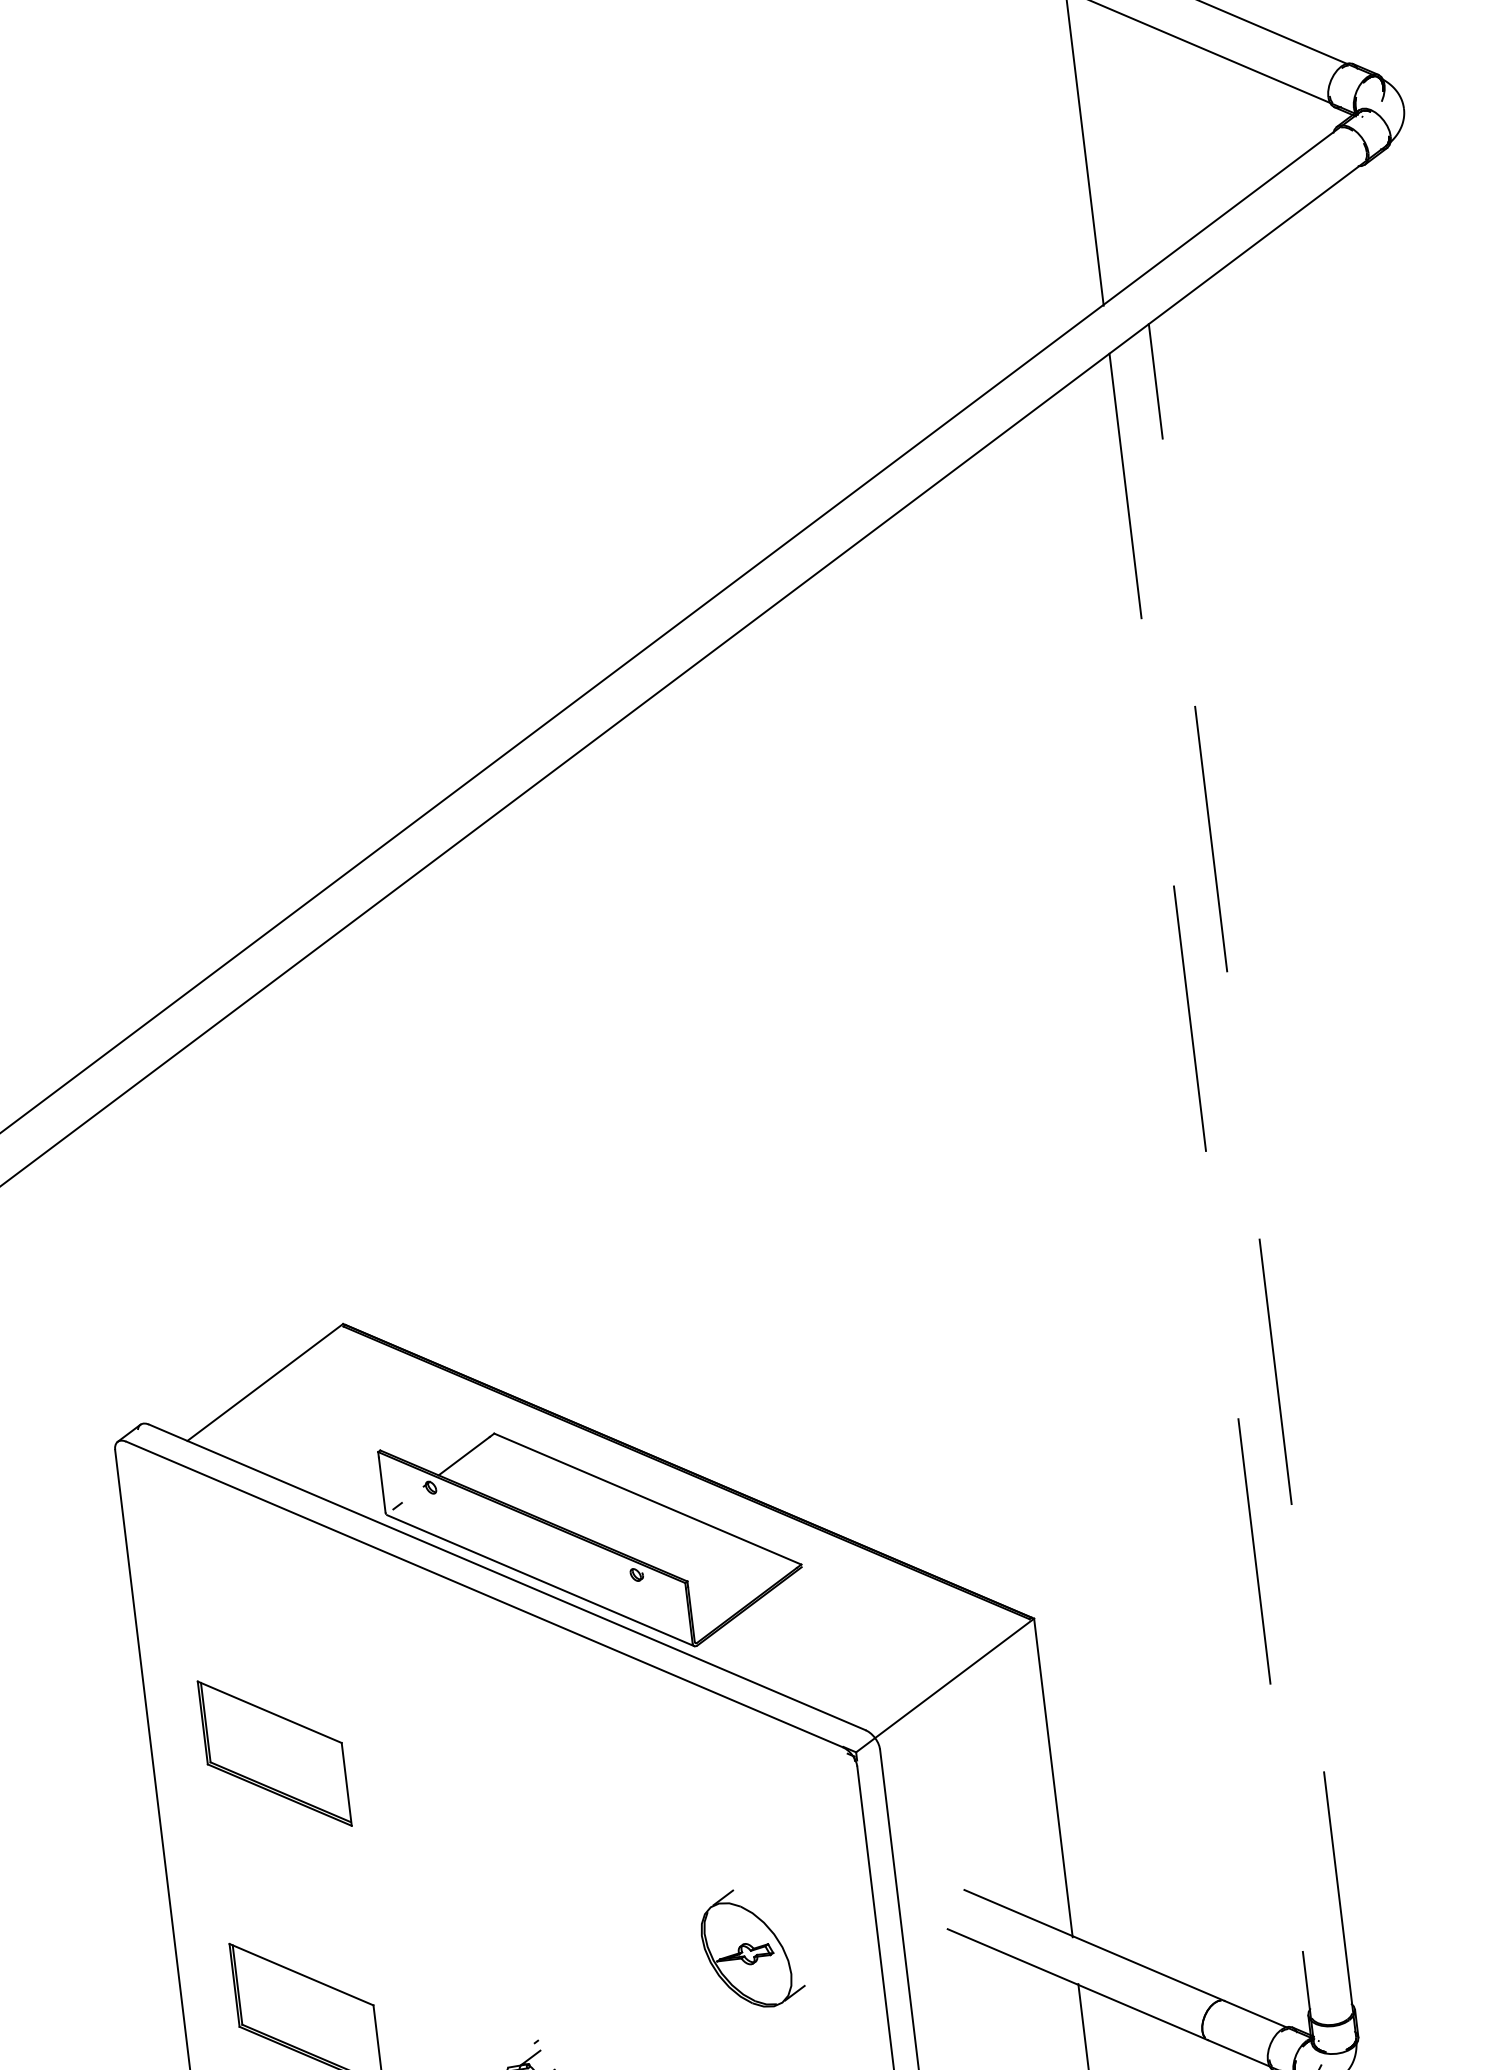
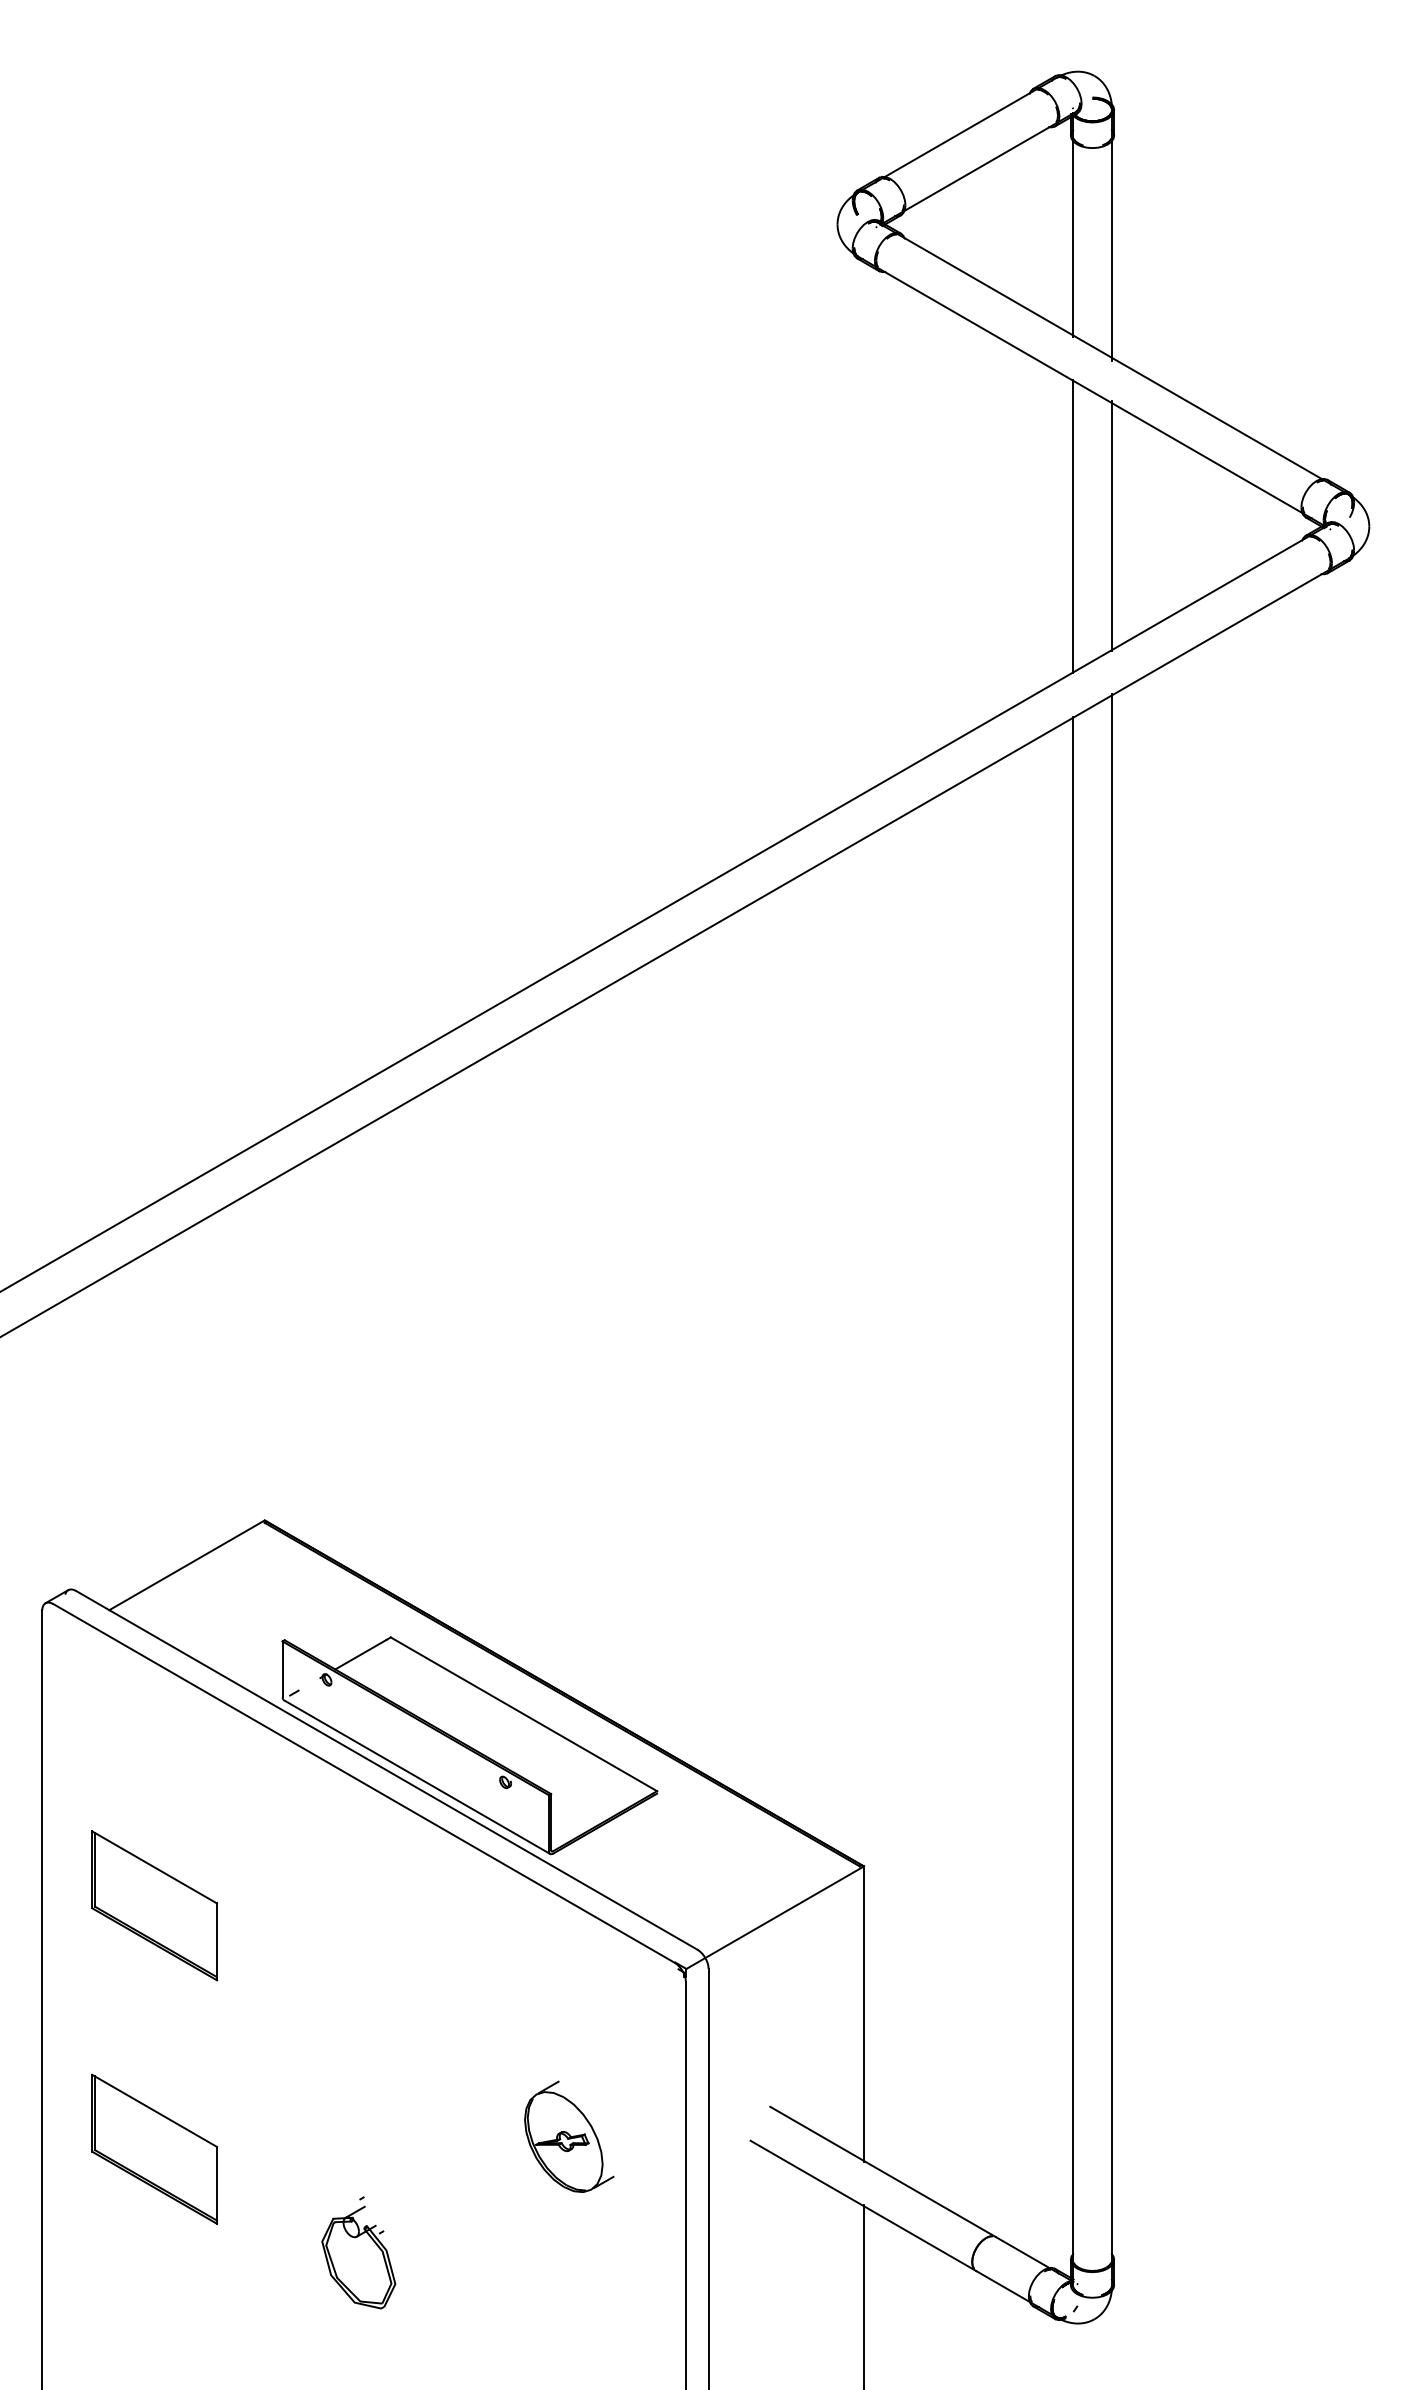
line: (1127, 141) -> (1112, 525), added
line: (1252, 1180) -> (1112, 1489), dashed -> solid
line: (1211, 1198) -> (1072, 1501), dashed -> solid

